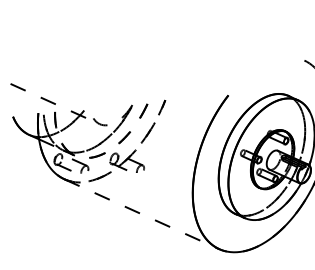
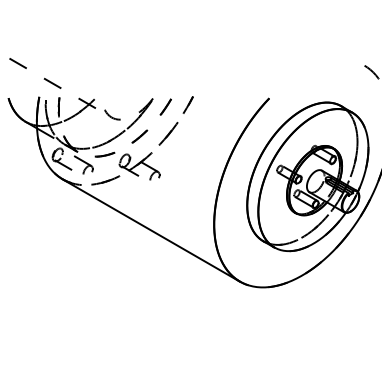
line: (142, 214) -> (151, 230), dashed -> solid

